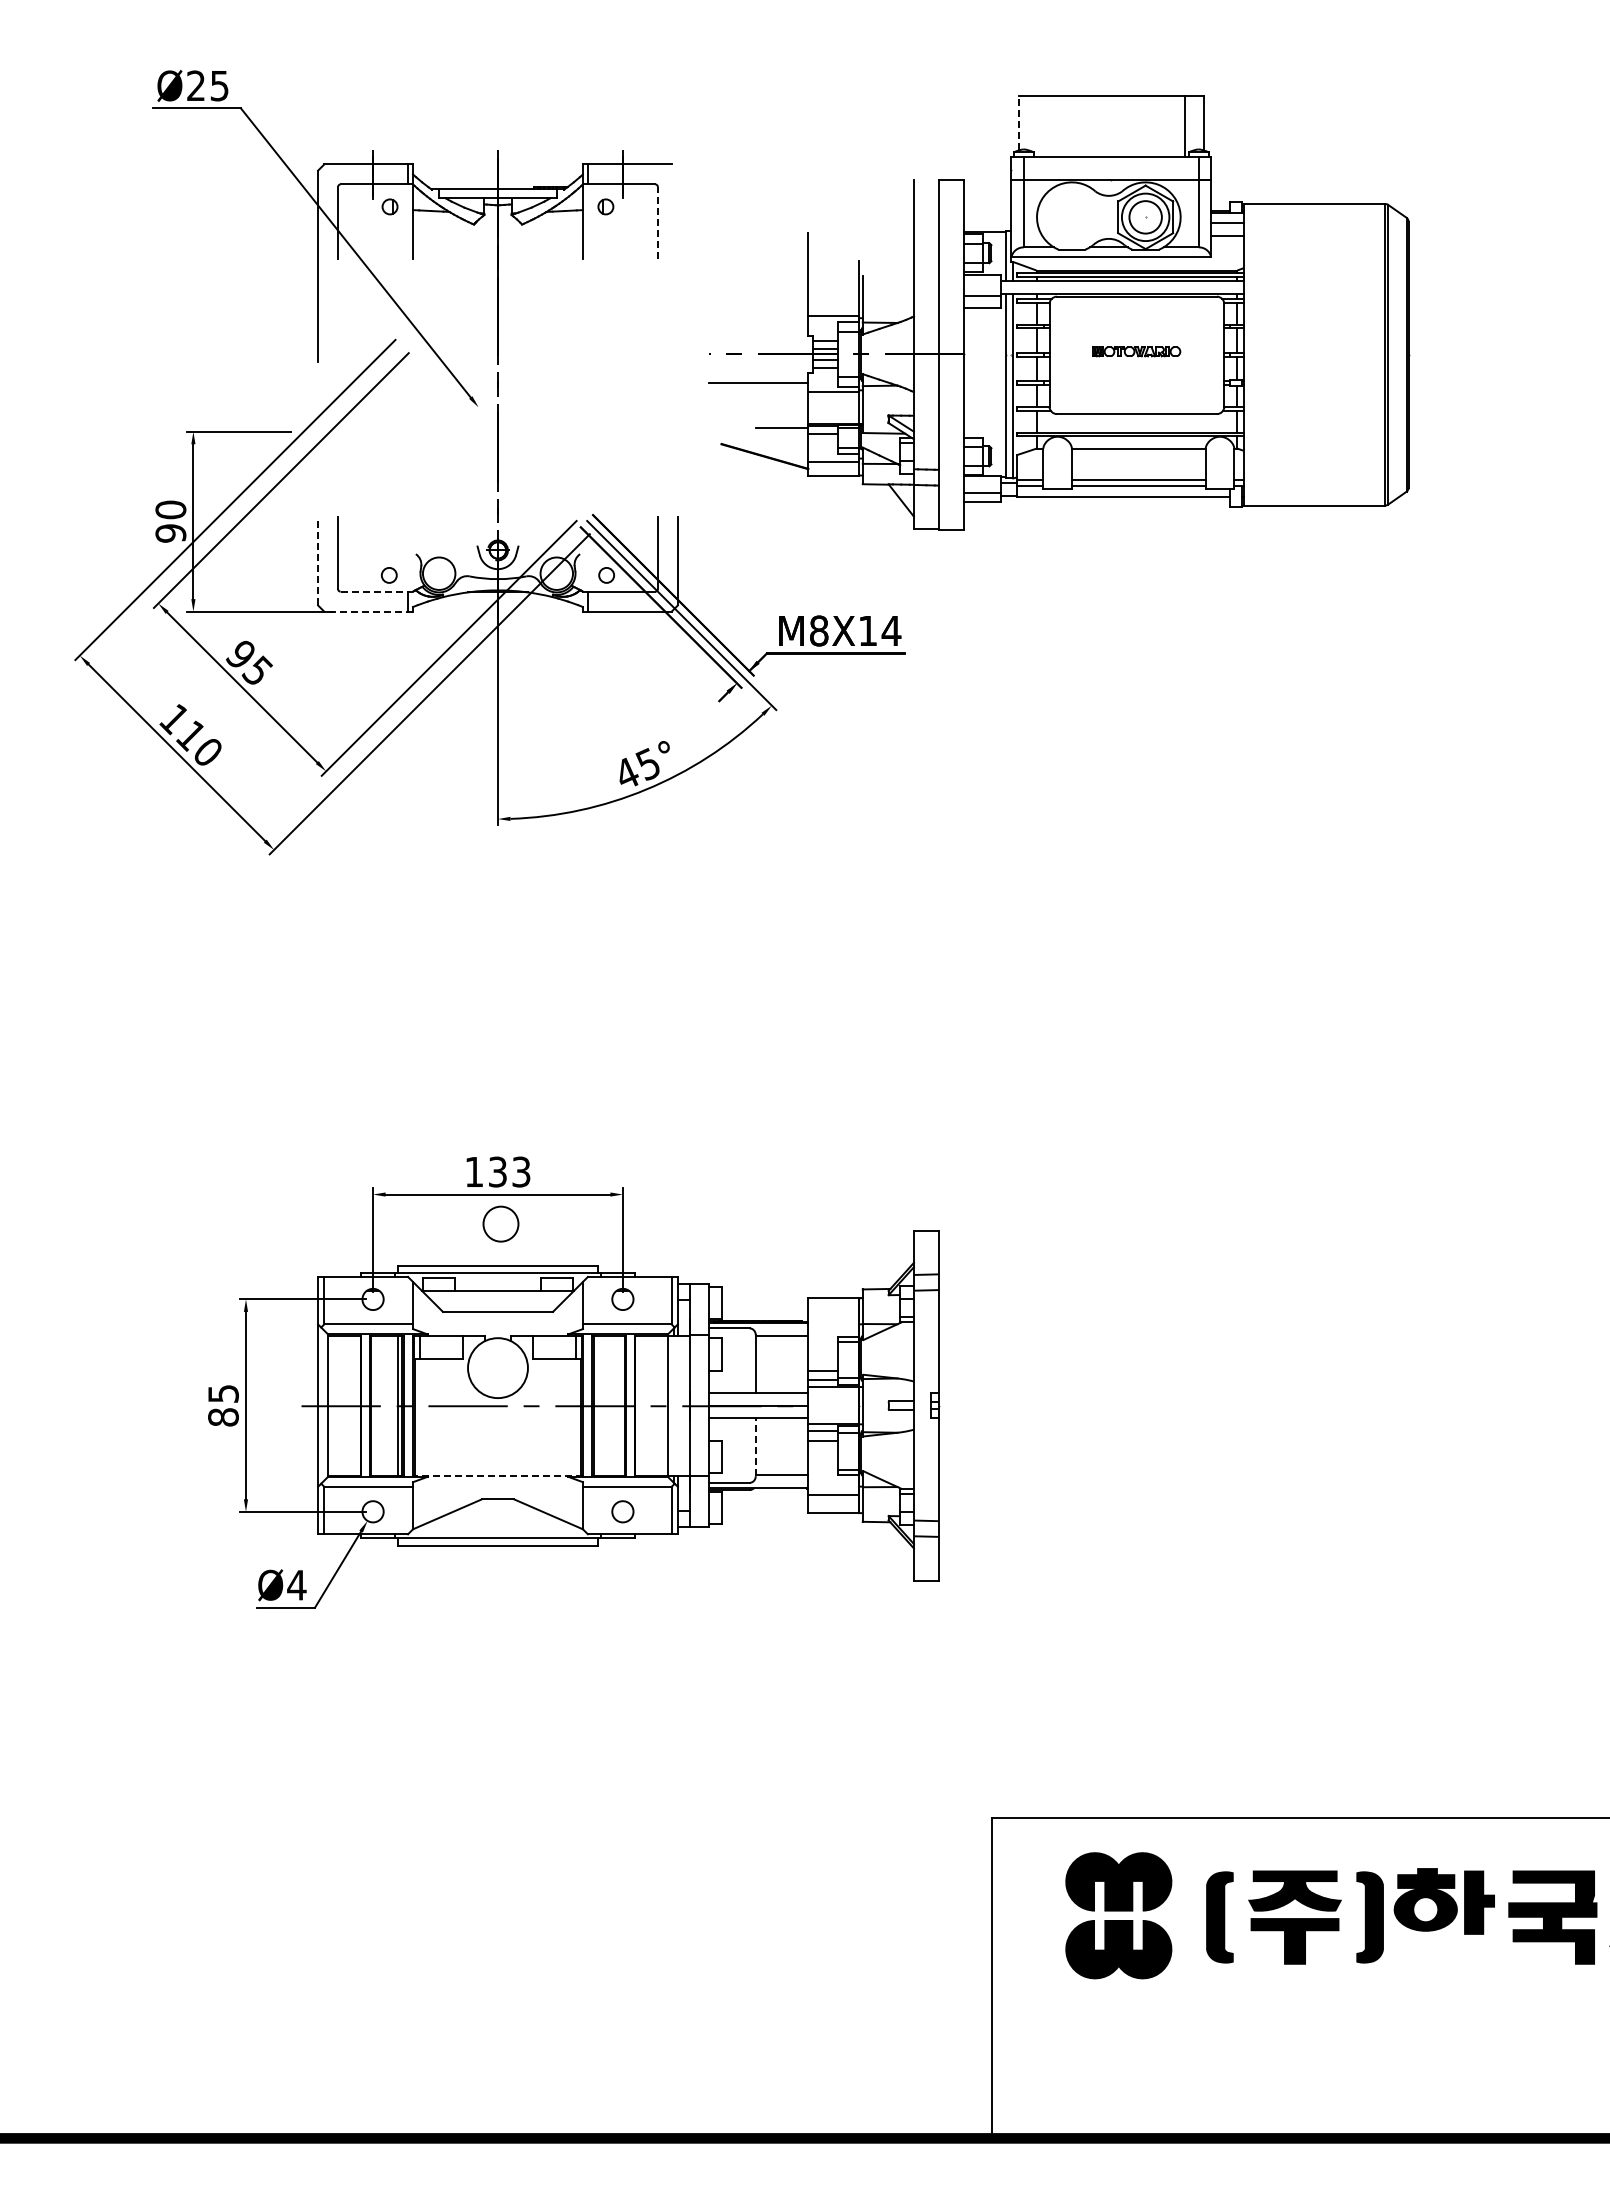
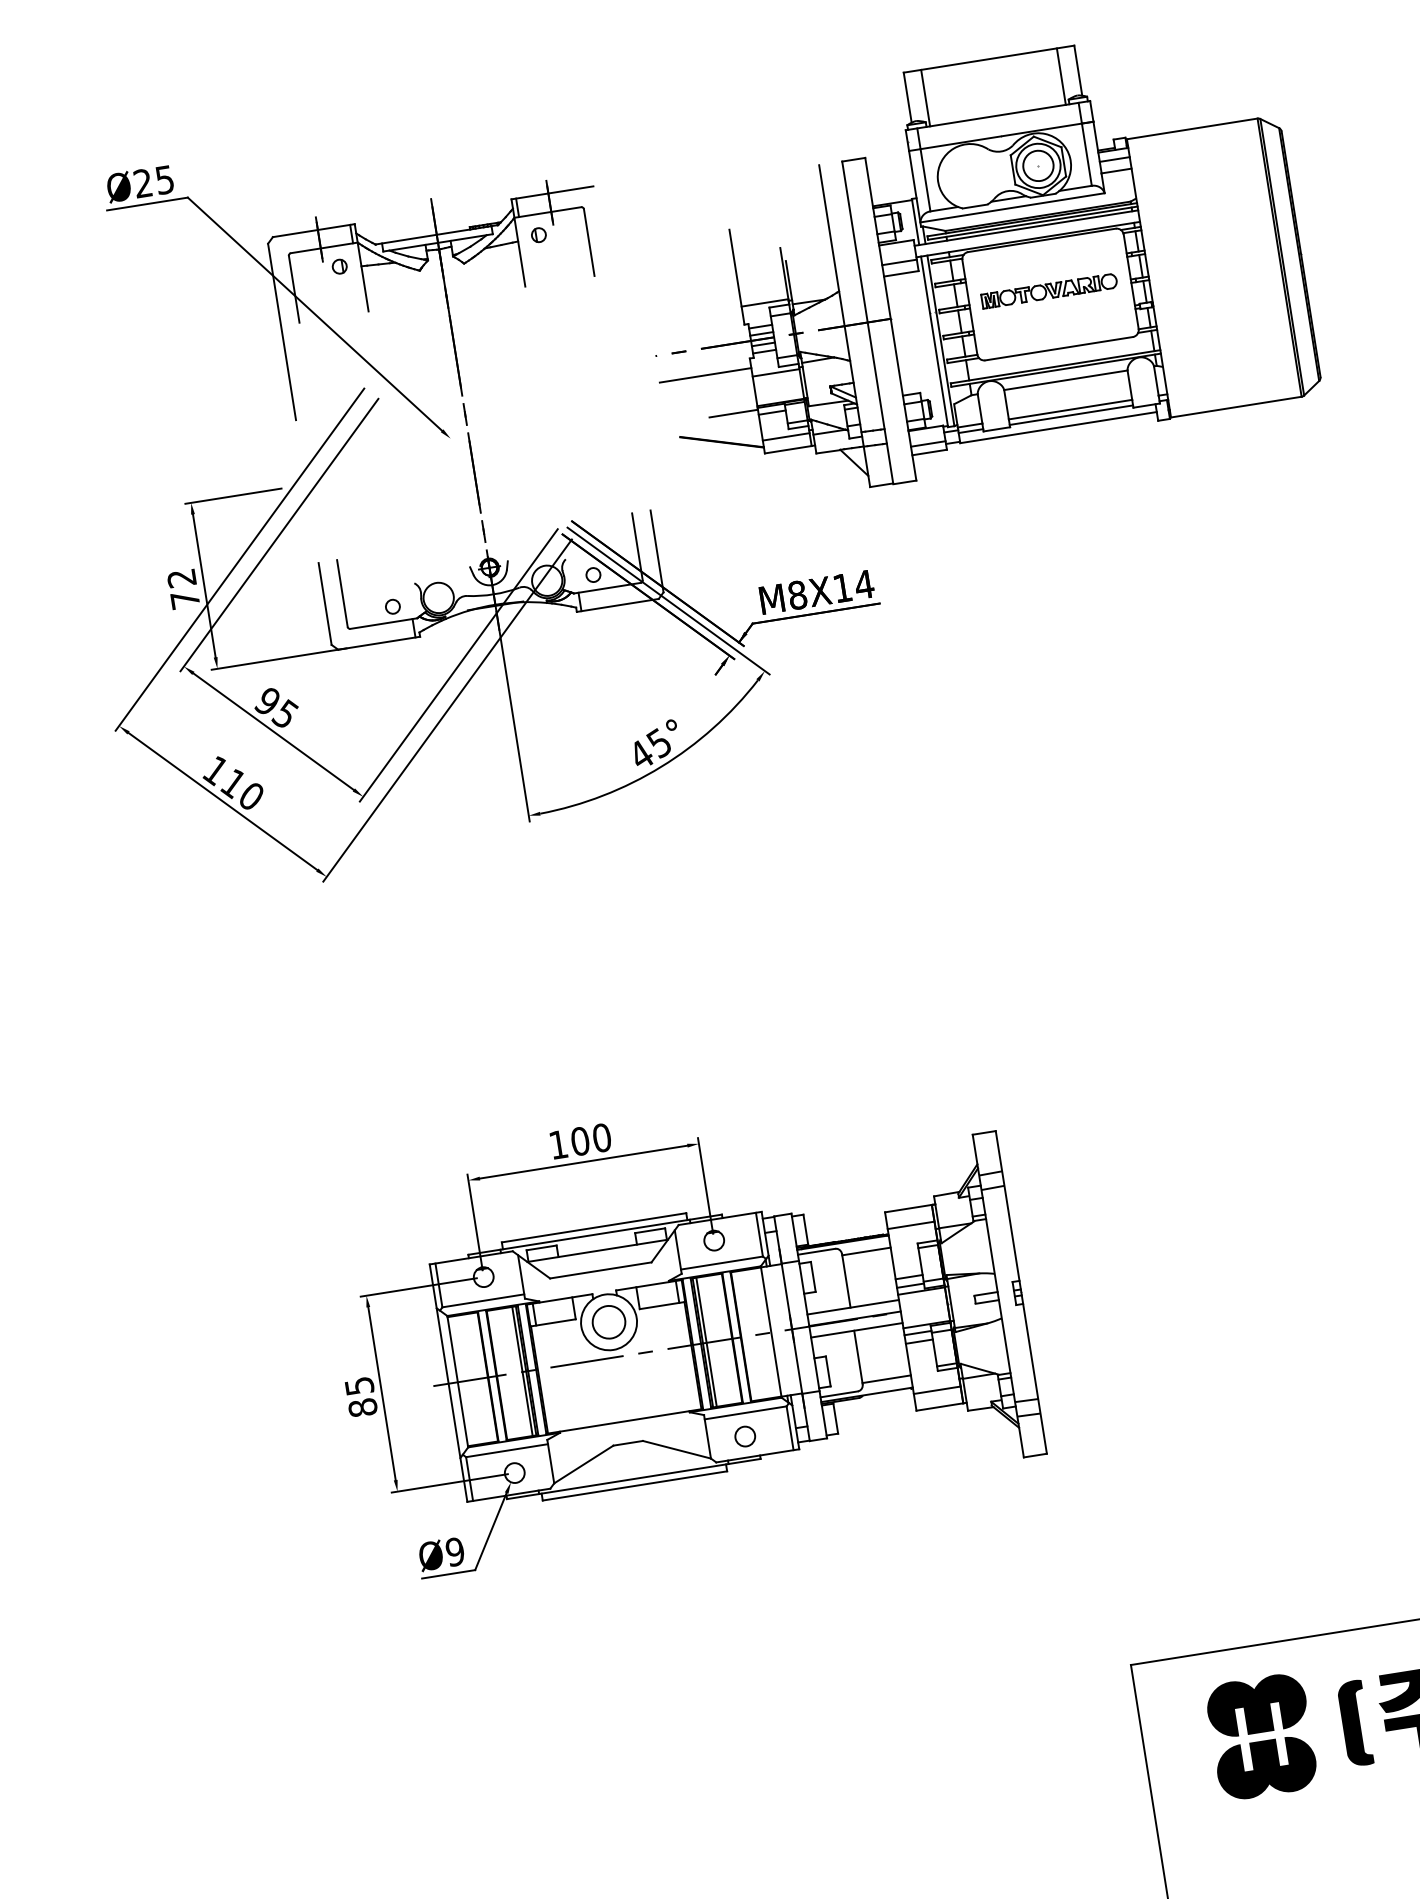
line: (1018, 122) -> (907, 96), dashed -> solid
line: (1037, 126) -> (925, 97), added
line: (657, 222) -> (588, 242), dashed -> solid
part: (1136, 351) -> (1049, 291), size x1.67
text: (170, 521) -> (183, 589), 90 -> 72
line: (318, 560) -> (325, 603), dashed -> solid
line: (377, 591) -> (384, 623), dashed -> solid
line: (368, 611) -> (379, 643), dashed -> solid
text: (509, 1171) -> (590, 1139), 133 -> 100
circle: (500, 1223) -> (608, 1321), moved
line: (833, 1316) -> (911, 1225), added
line: (597, 1405) -> (706, 1342), added
line: (755, 1446) -> (858, 1356), dashed -> solid
line: (497, 1475) -> (624, 1421), dashed -> solid
text: (296, 1584) -> (454, 1551), Ø4 -> Ø9

